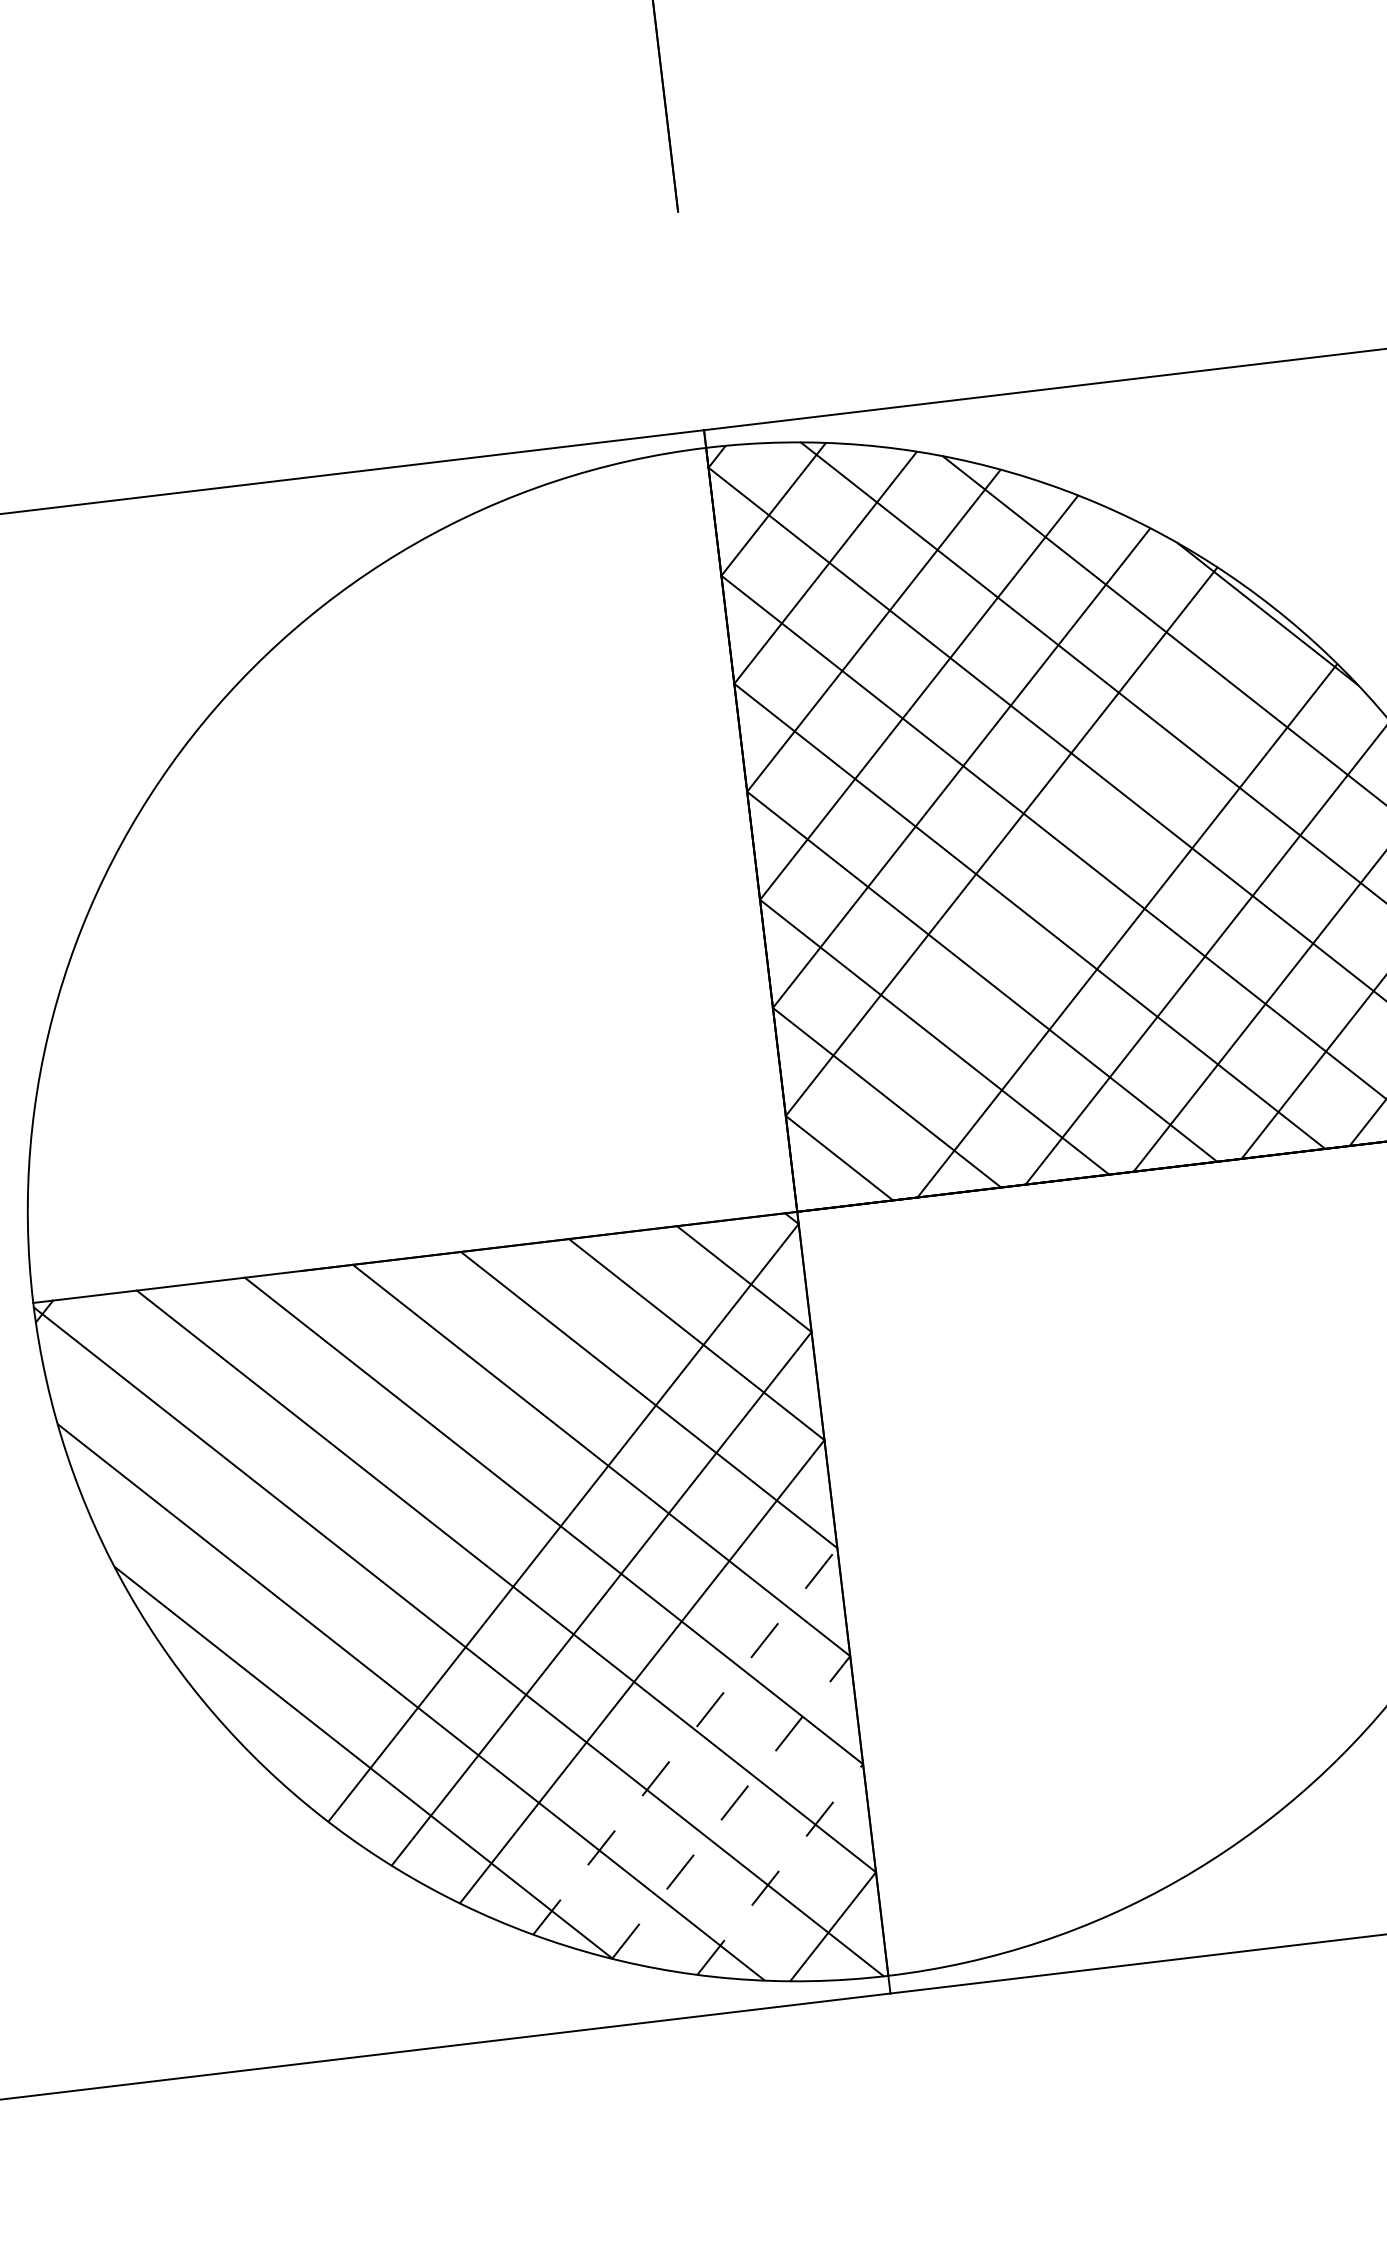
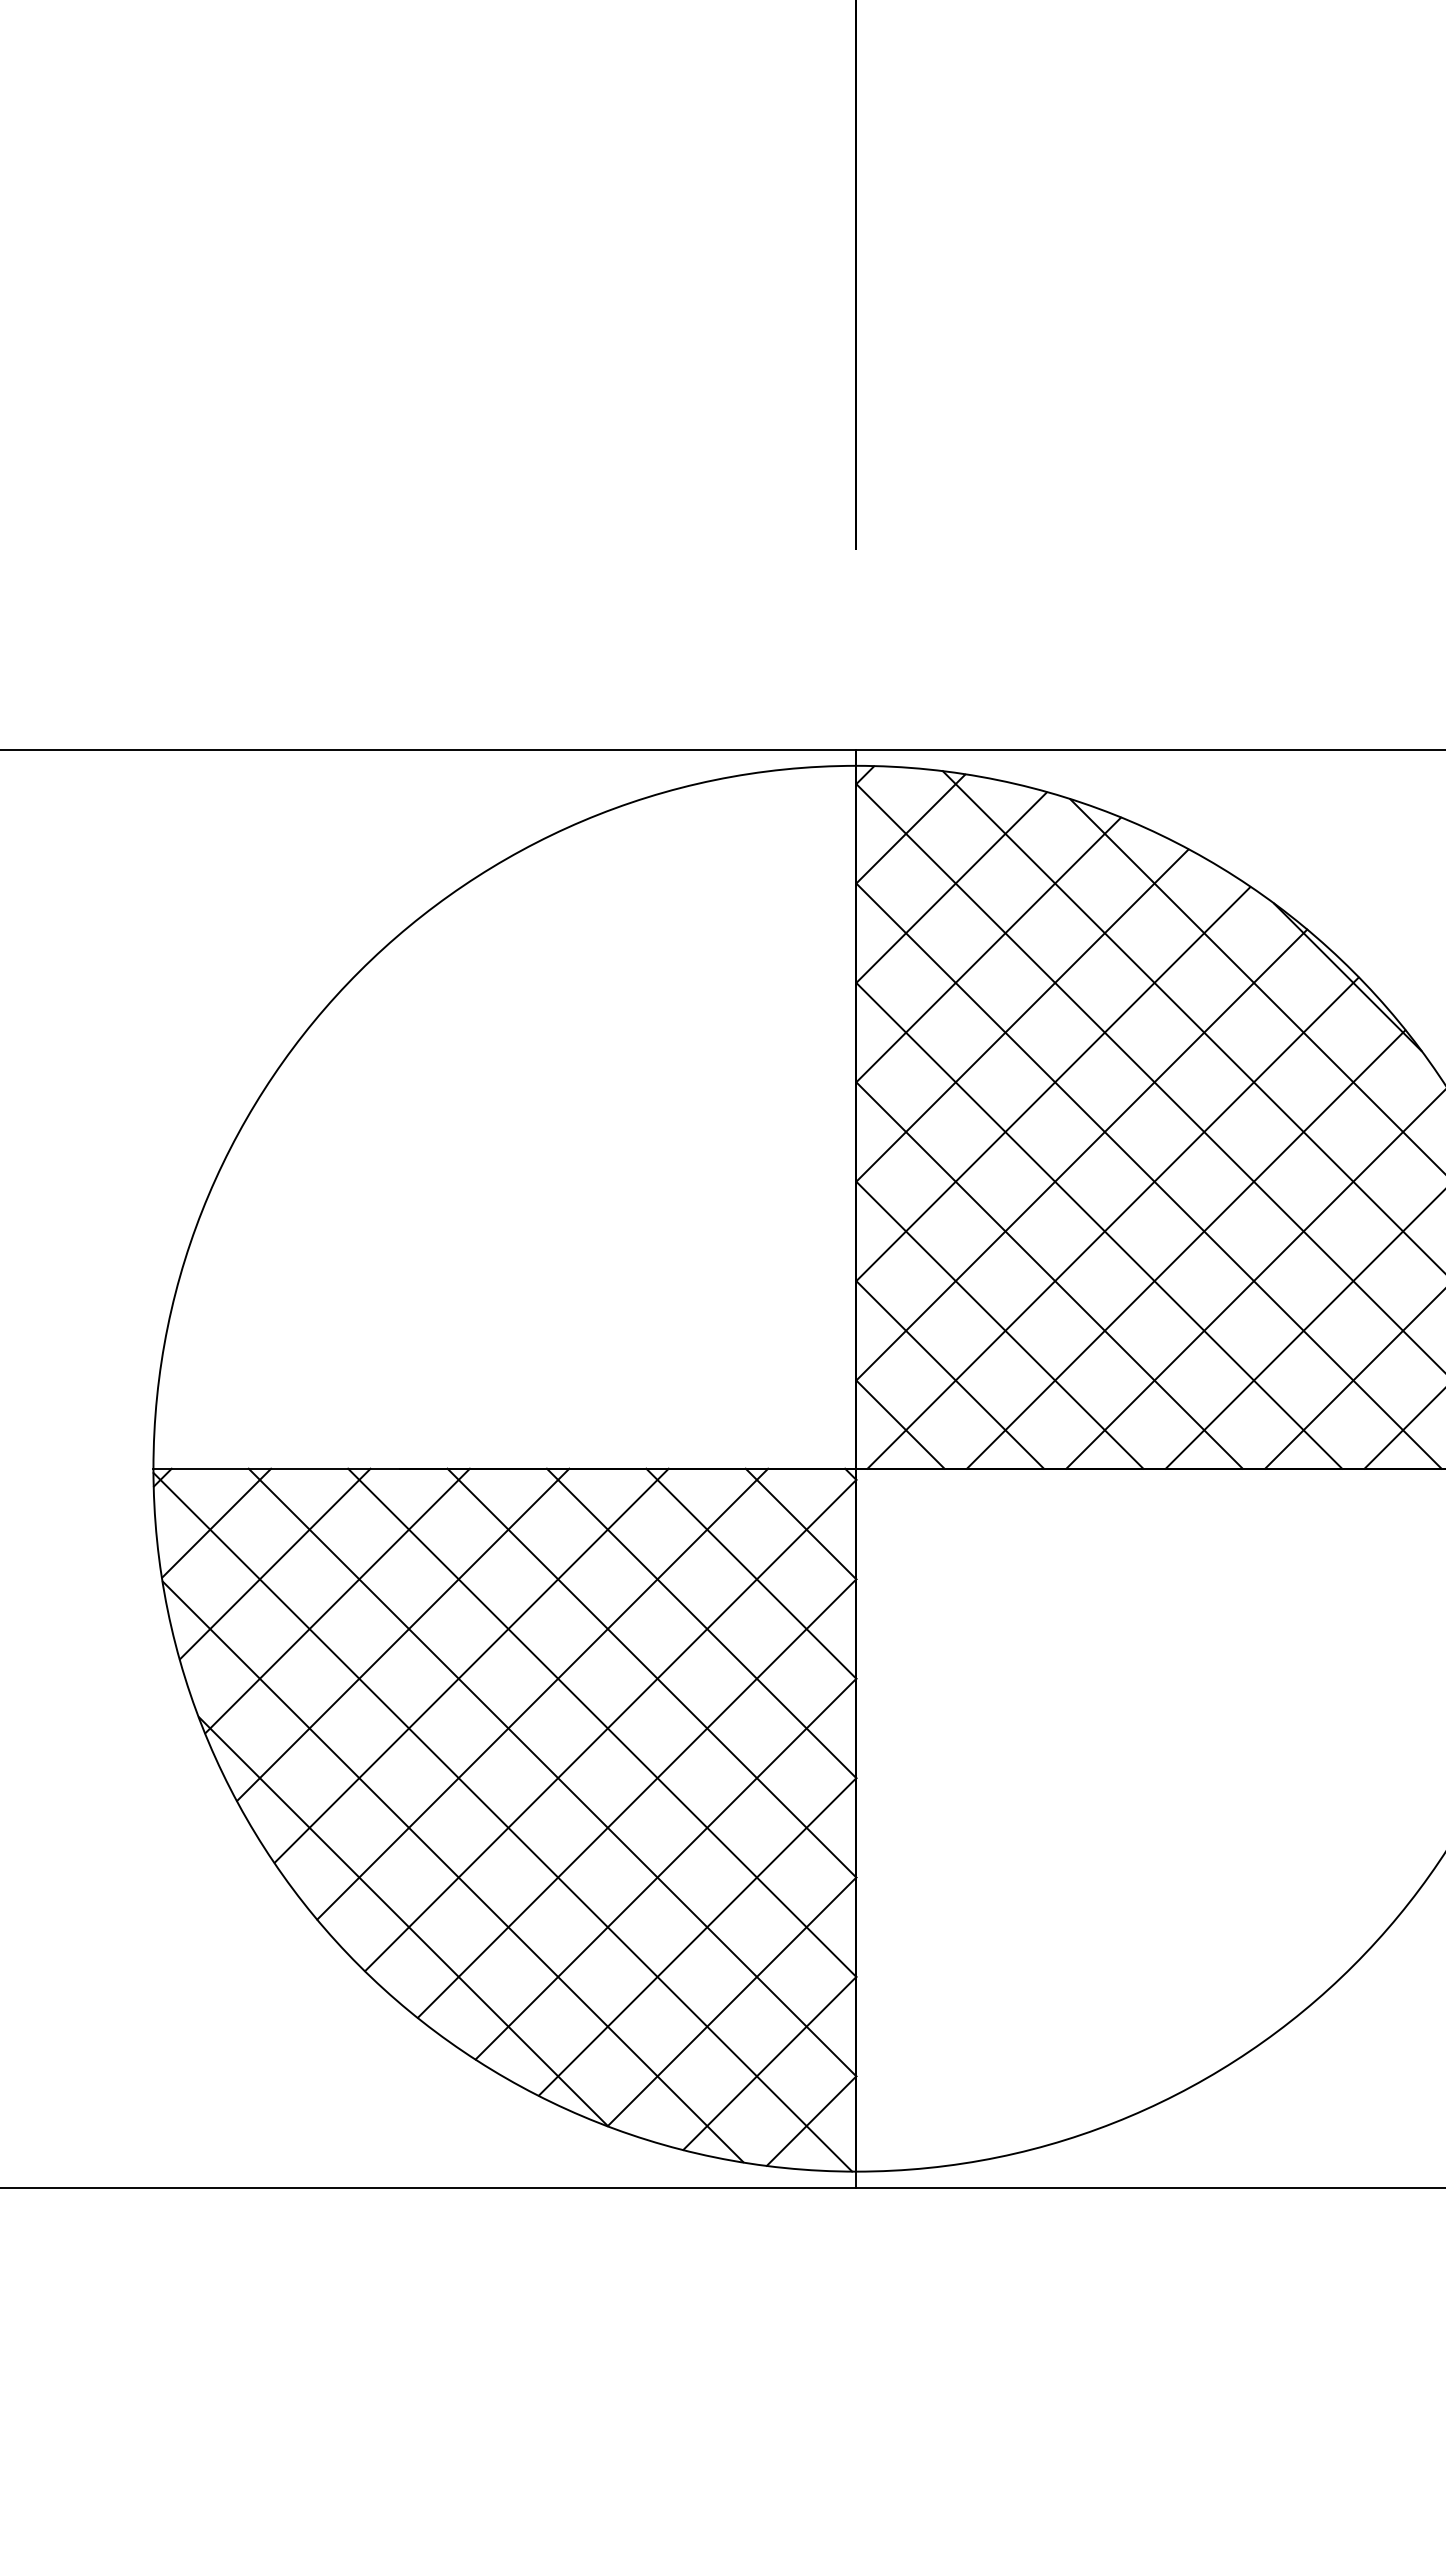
line: (1043, 911) -> (1112, 1222), added
line: (108, 1353) -> (216, 1522), added
line: (178, 1390) -> (275, 1563), added
line: (250, 1422) -> (337, 1600), added
line: (326, 1450) -> (403, 1634), added
line: (404, 1475) -> (471, 1665), added
line: (485, 1496) -> (542, 1693), added
line: (686, 1740) -> (698, 1936), dashed -> solid
line: (731, 1806) -> (732, 2001), dashed -> solid
line: (781, 1869) -> (770, 2063), dashed -> solid

